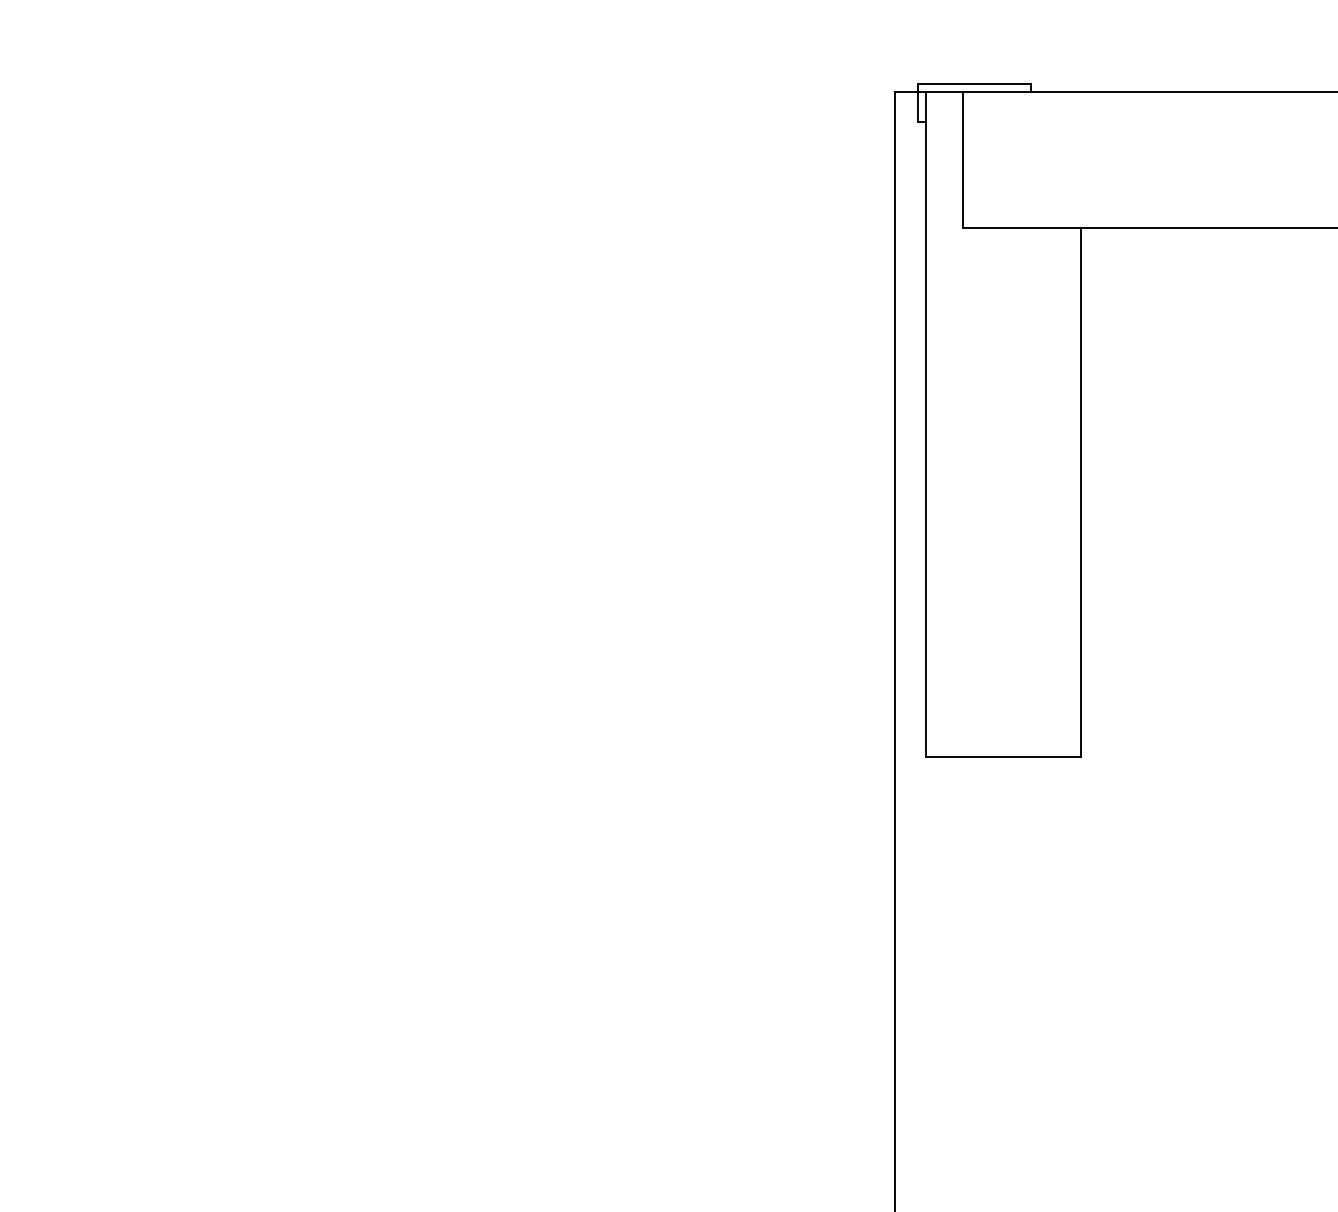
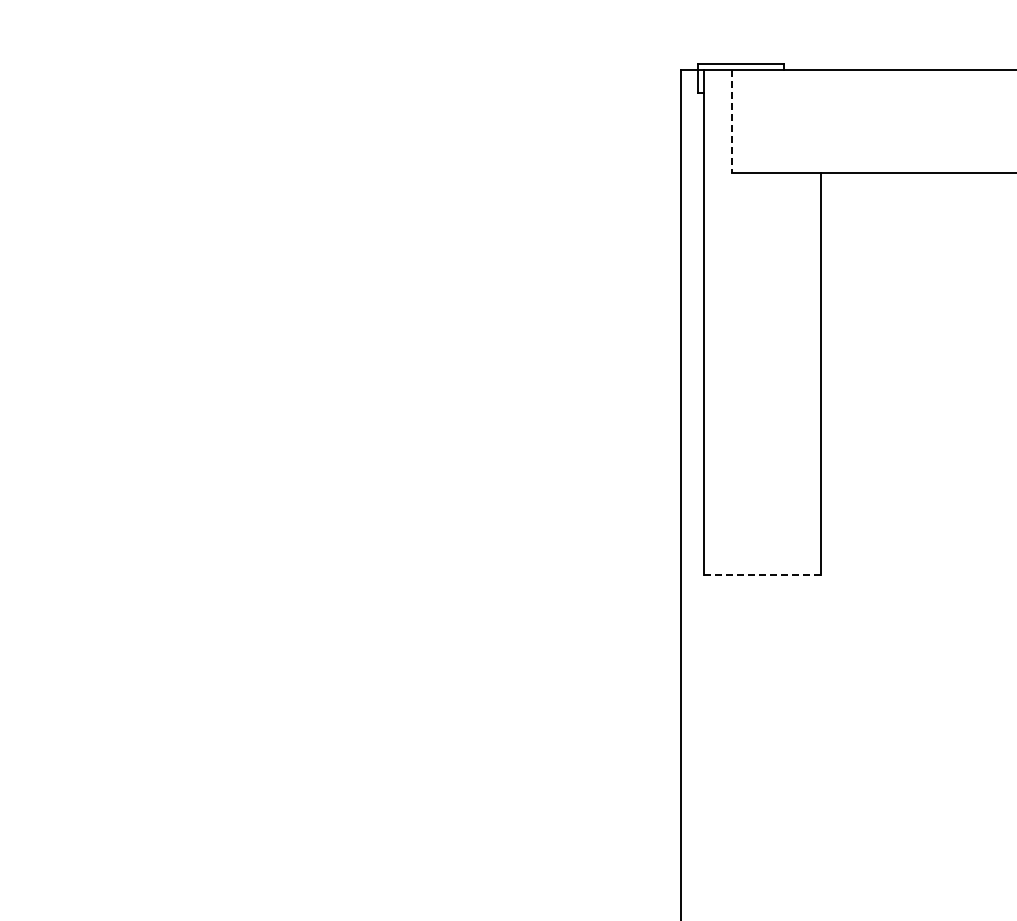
line: (963, 159) -> (732, 121), solid -> dashed
line: (1003, 757) -> (762, 575), solid -> dashed

